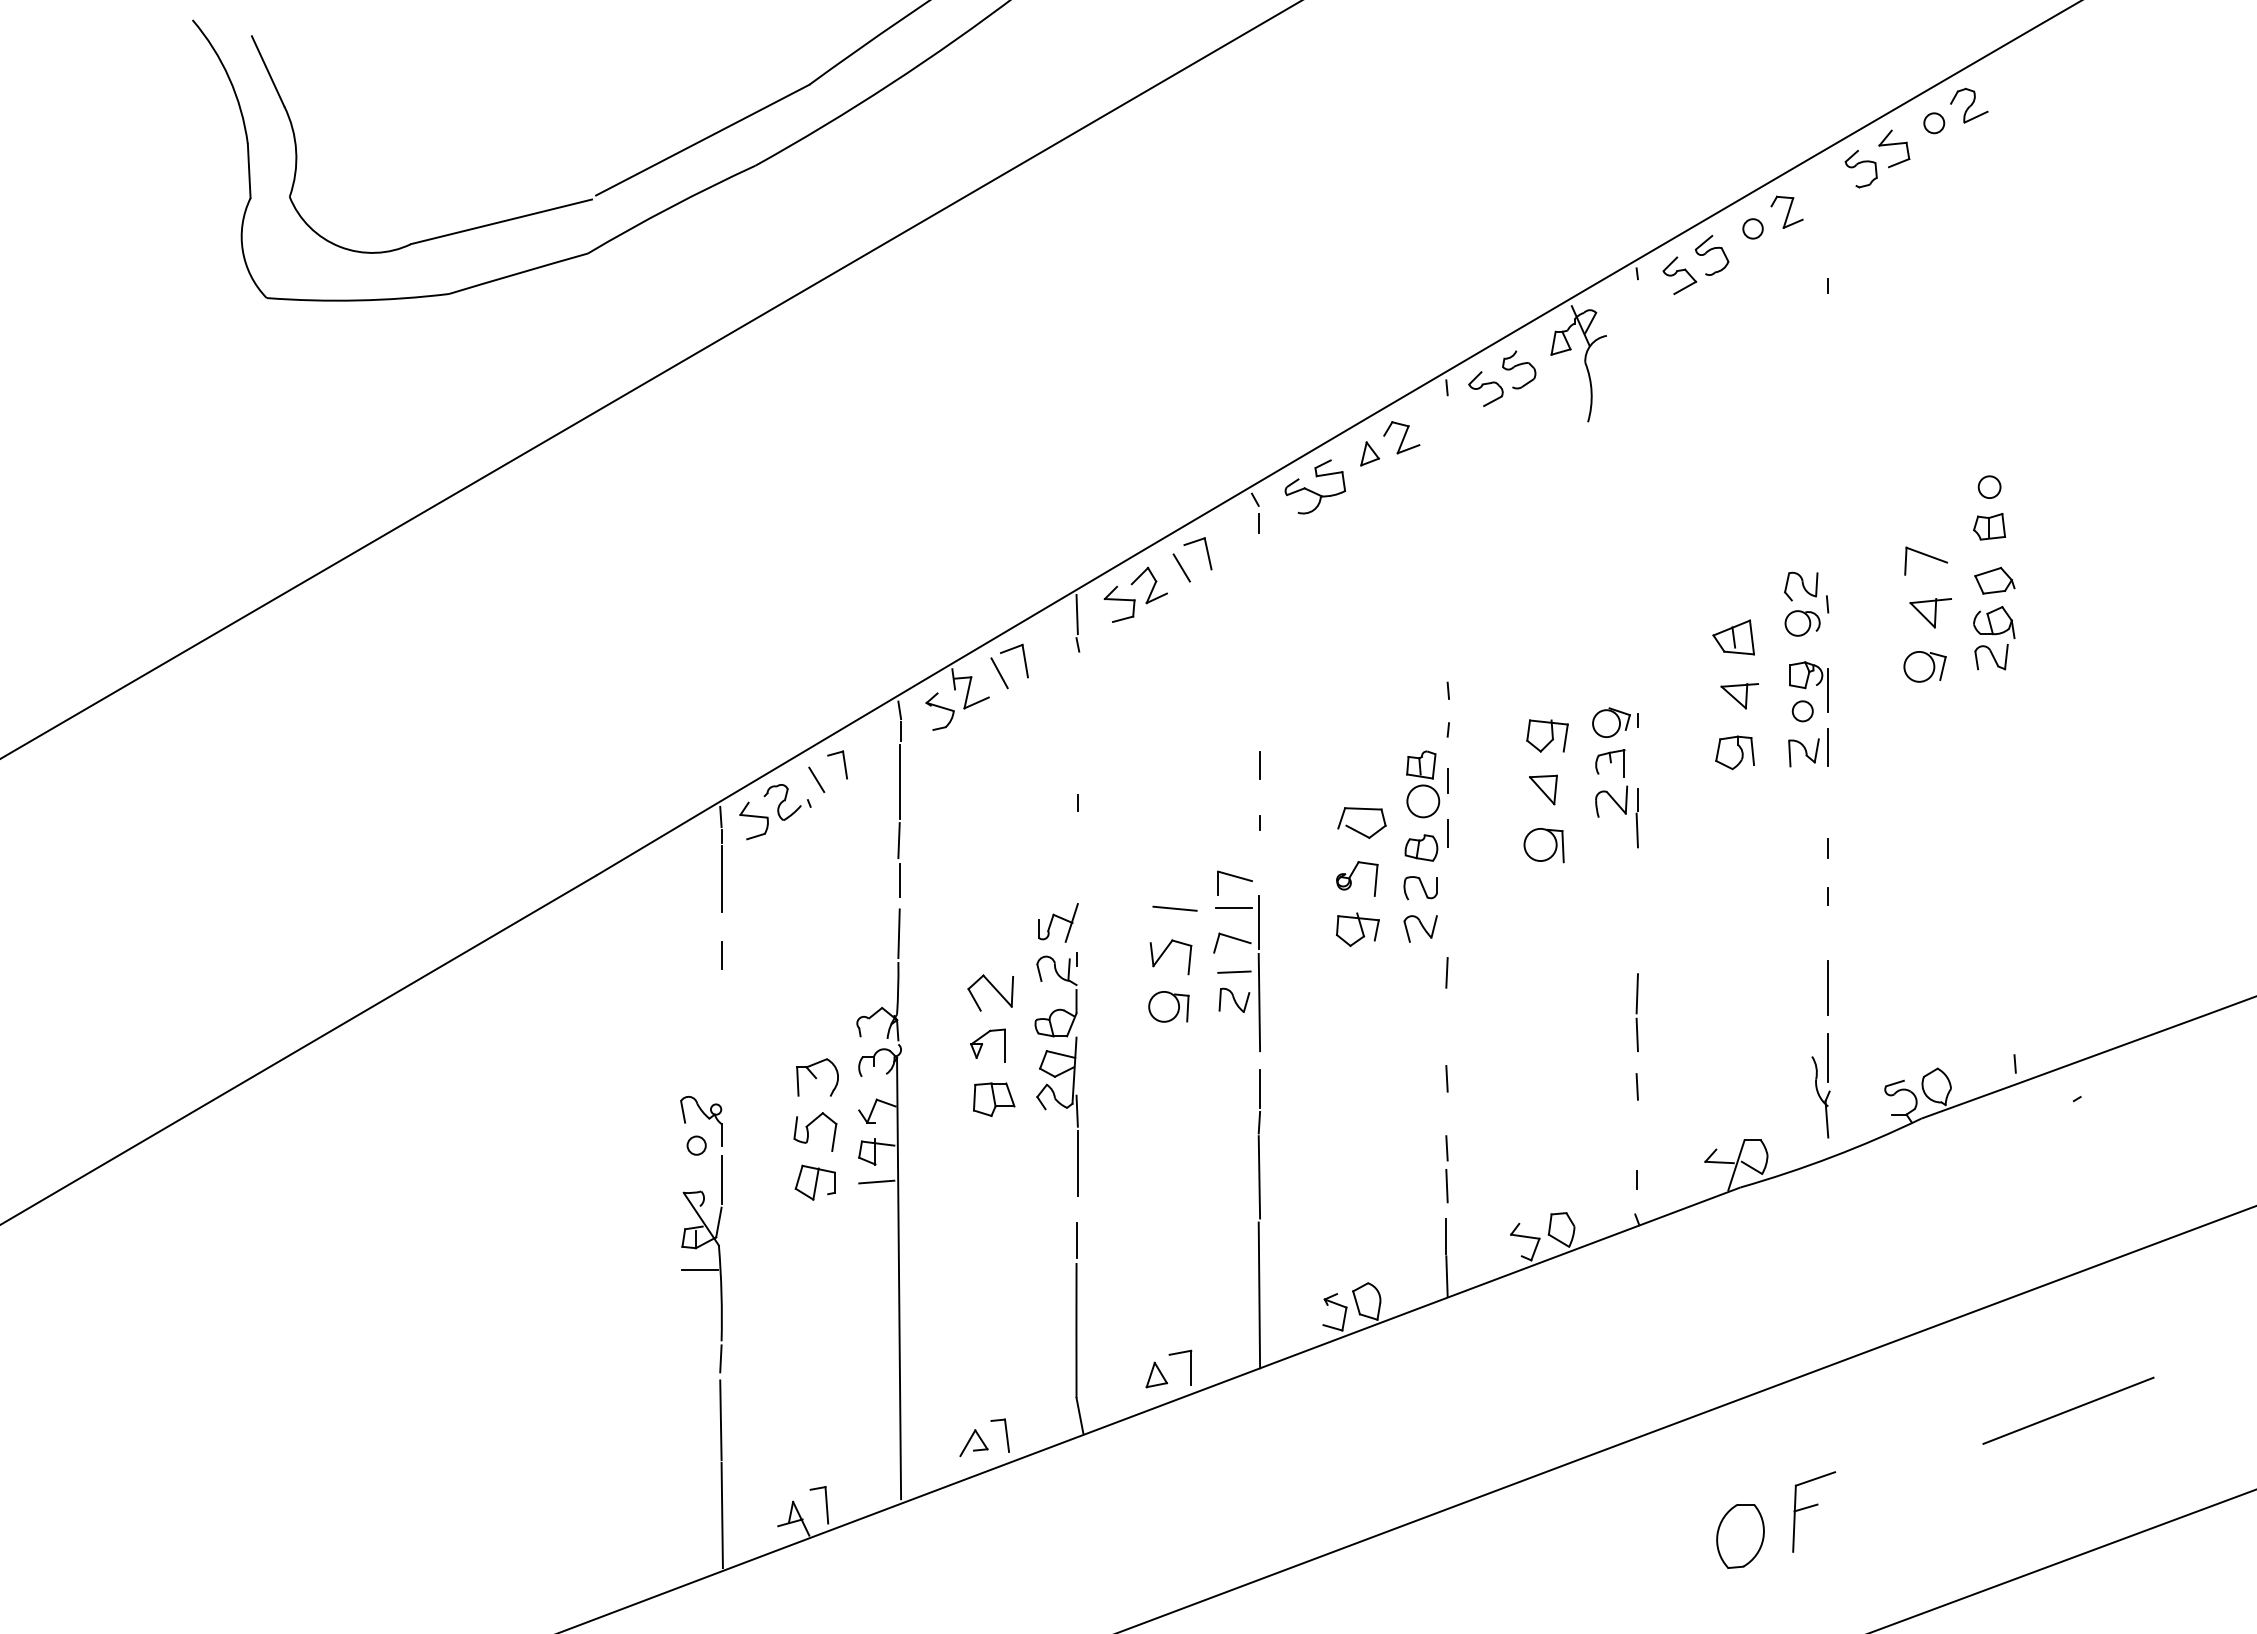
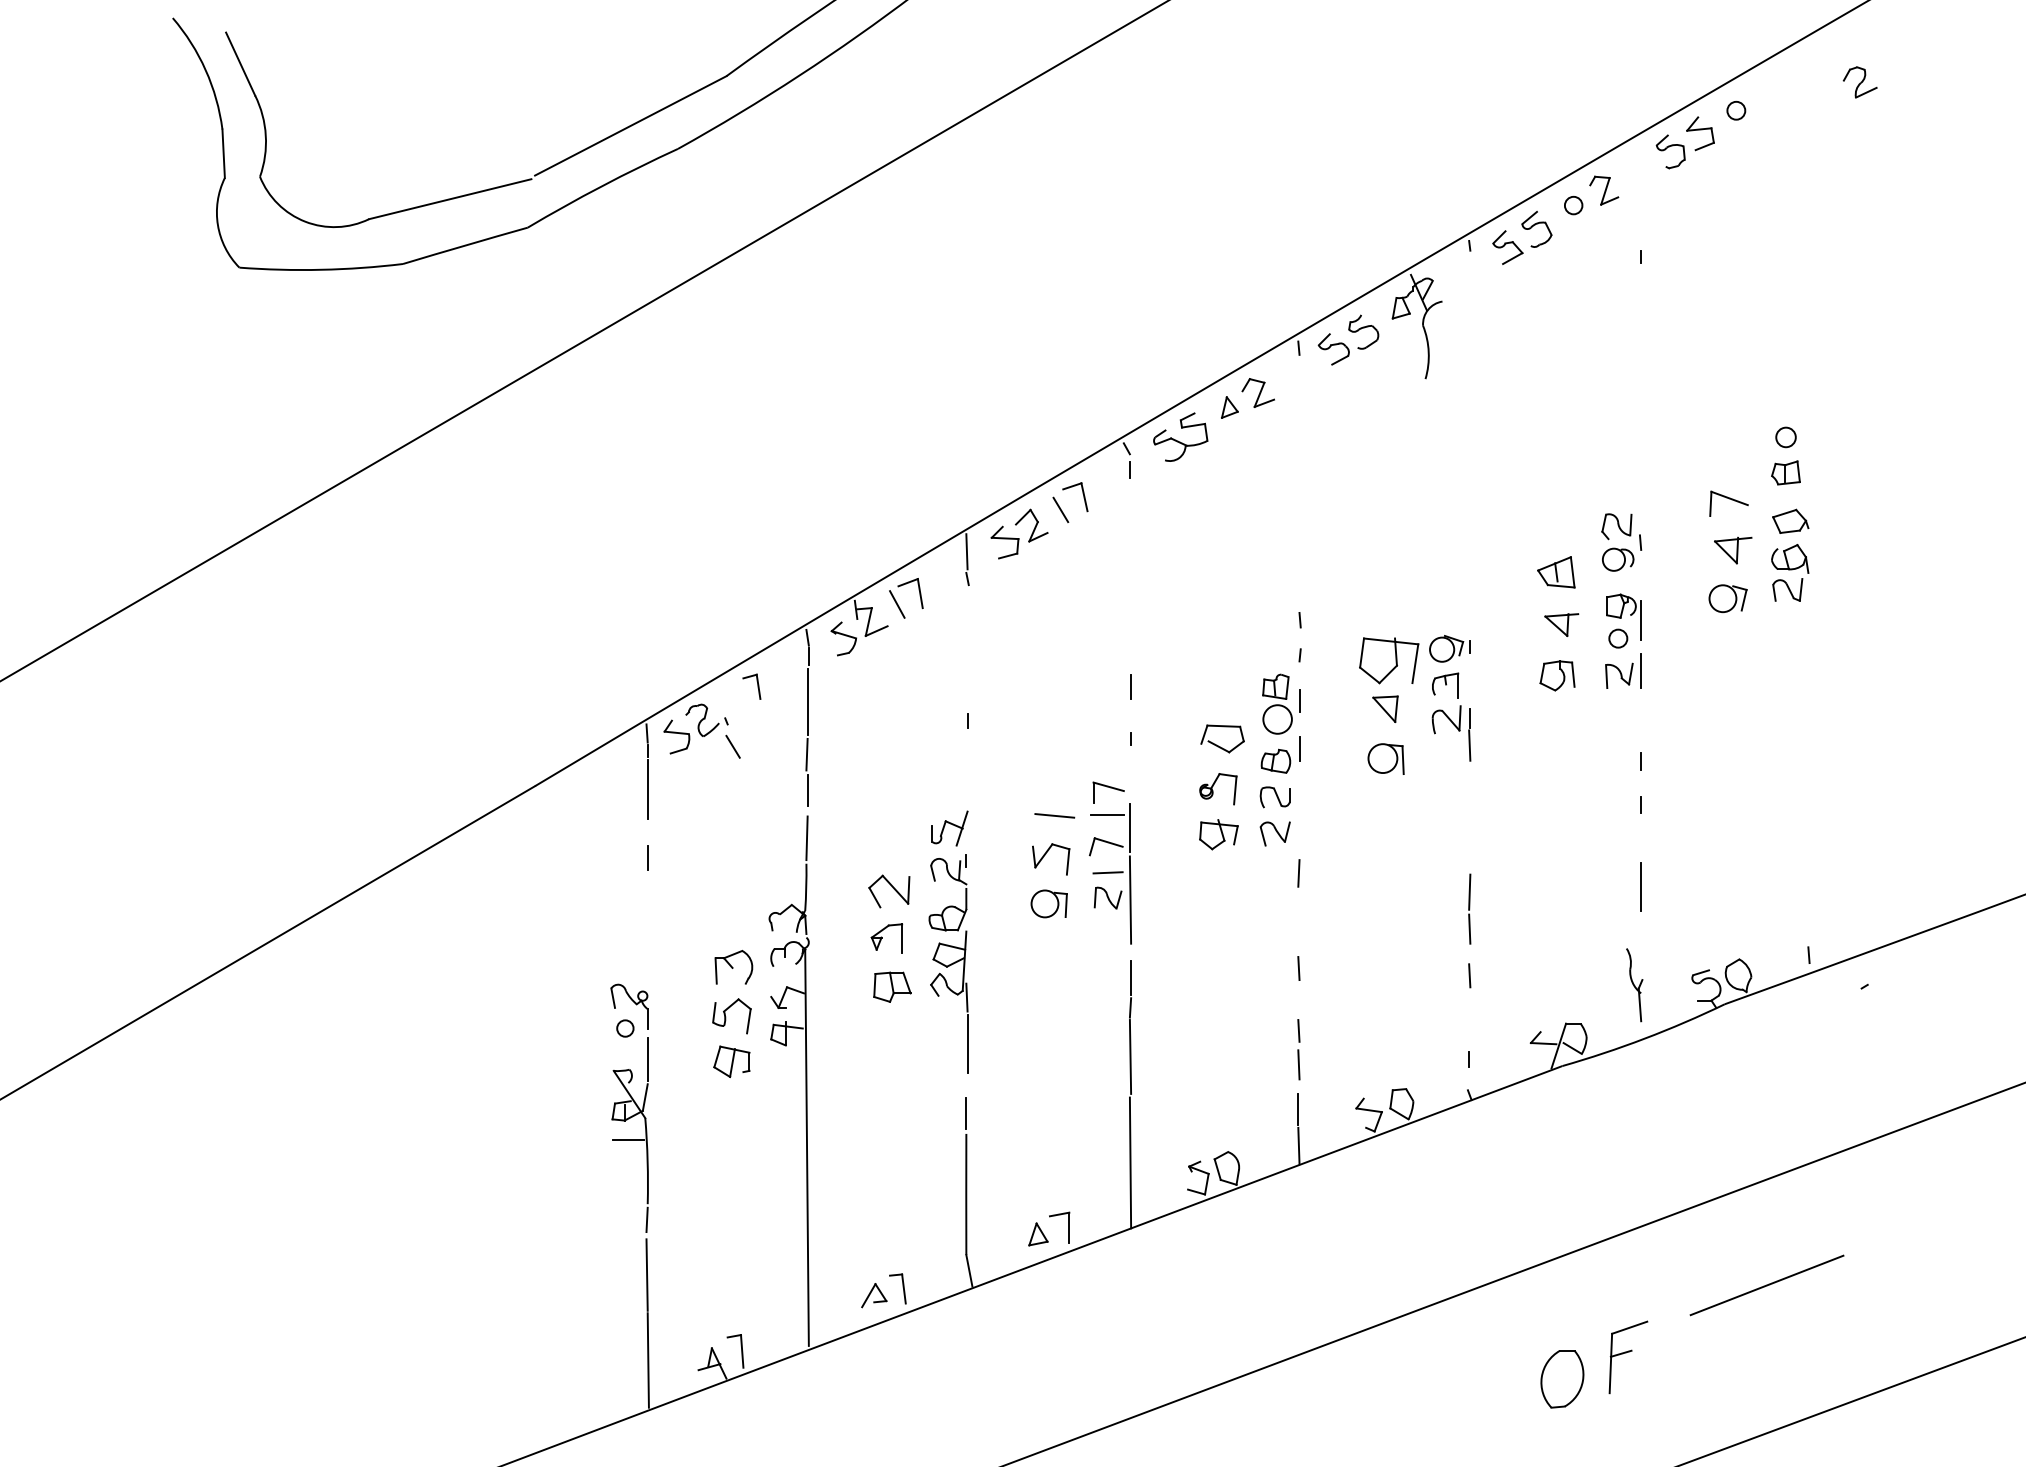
part: (1969, 105) -> (1860, 82), moved
part: (1547, 735) -> (1389, 660), size x1.6
line: (816, 779) -> (732, 746), moved
line: (1828, 1057) -> (1641, 949), removed
line: (876, 1181) -> (786, 1060), removed
line: (2068, 1410) -> (1767, 1285), moved

